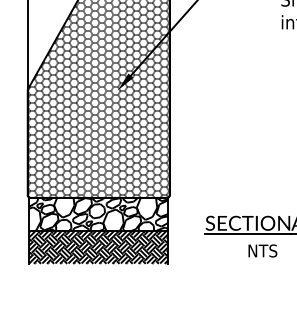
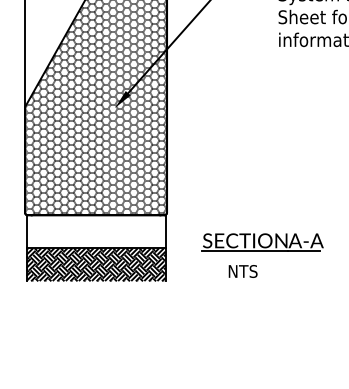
hatch: (98, 213) -> (95, 231), removed
text: (262, 250) -> (242, 271), moved

